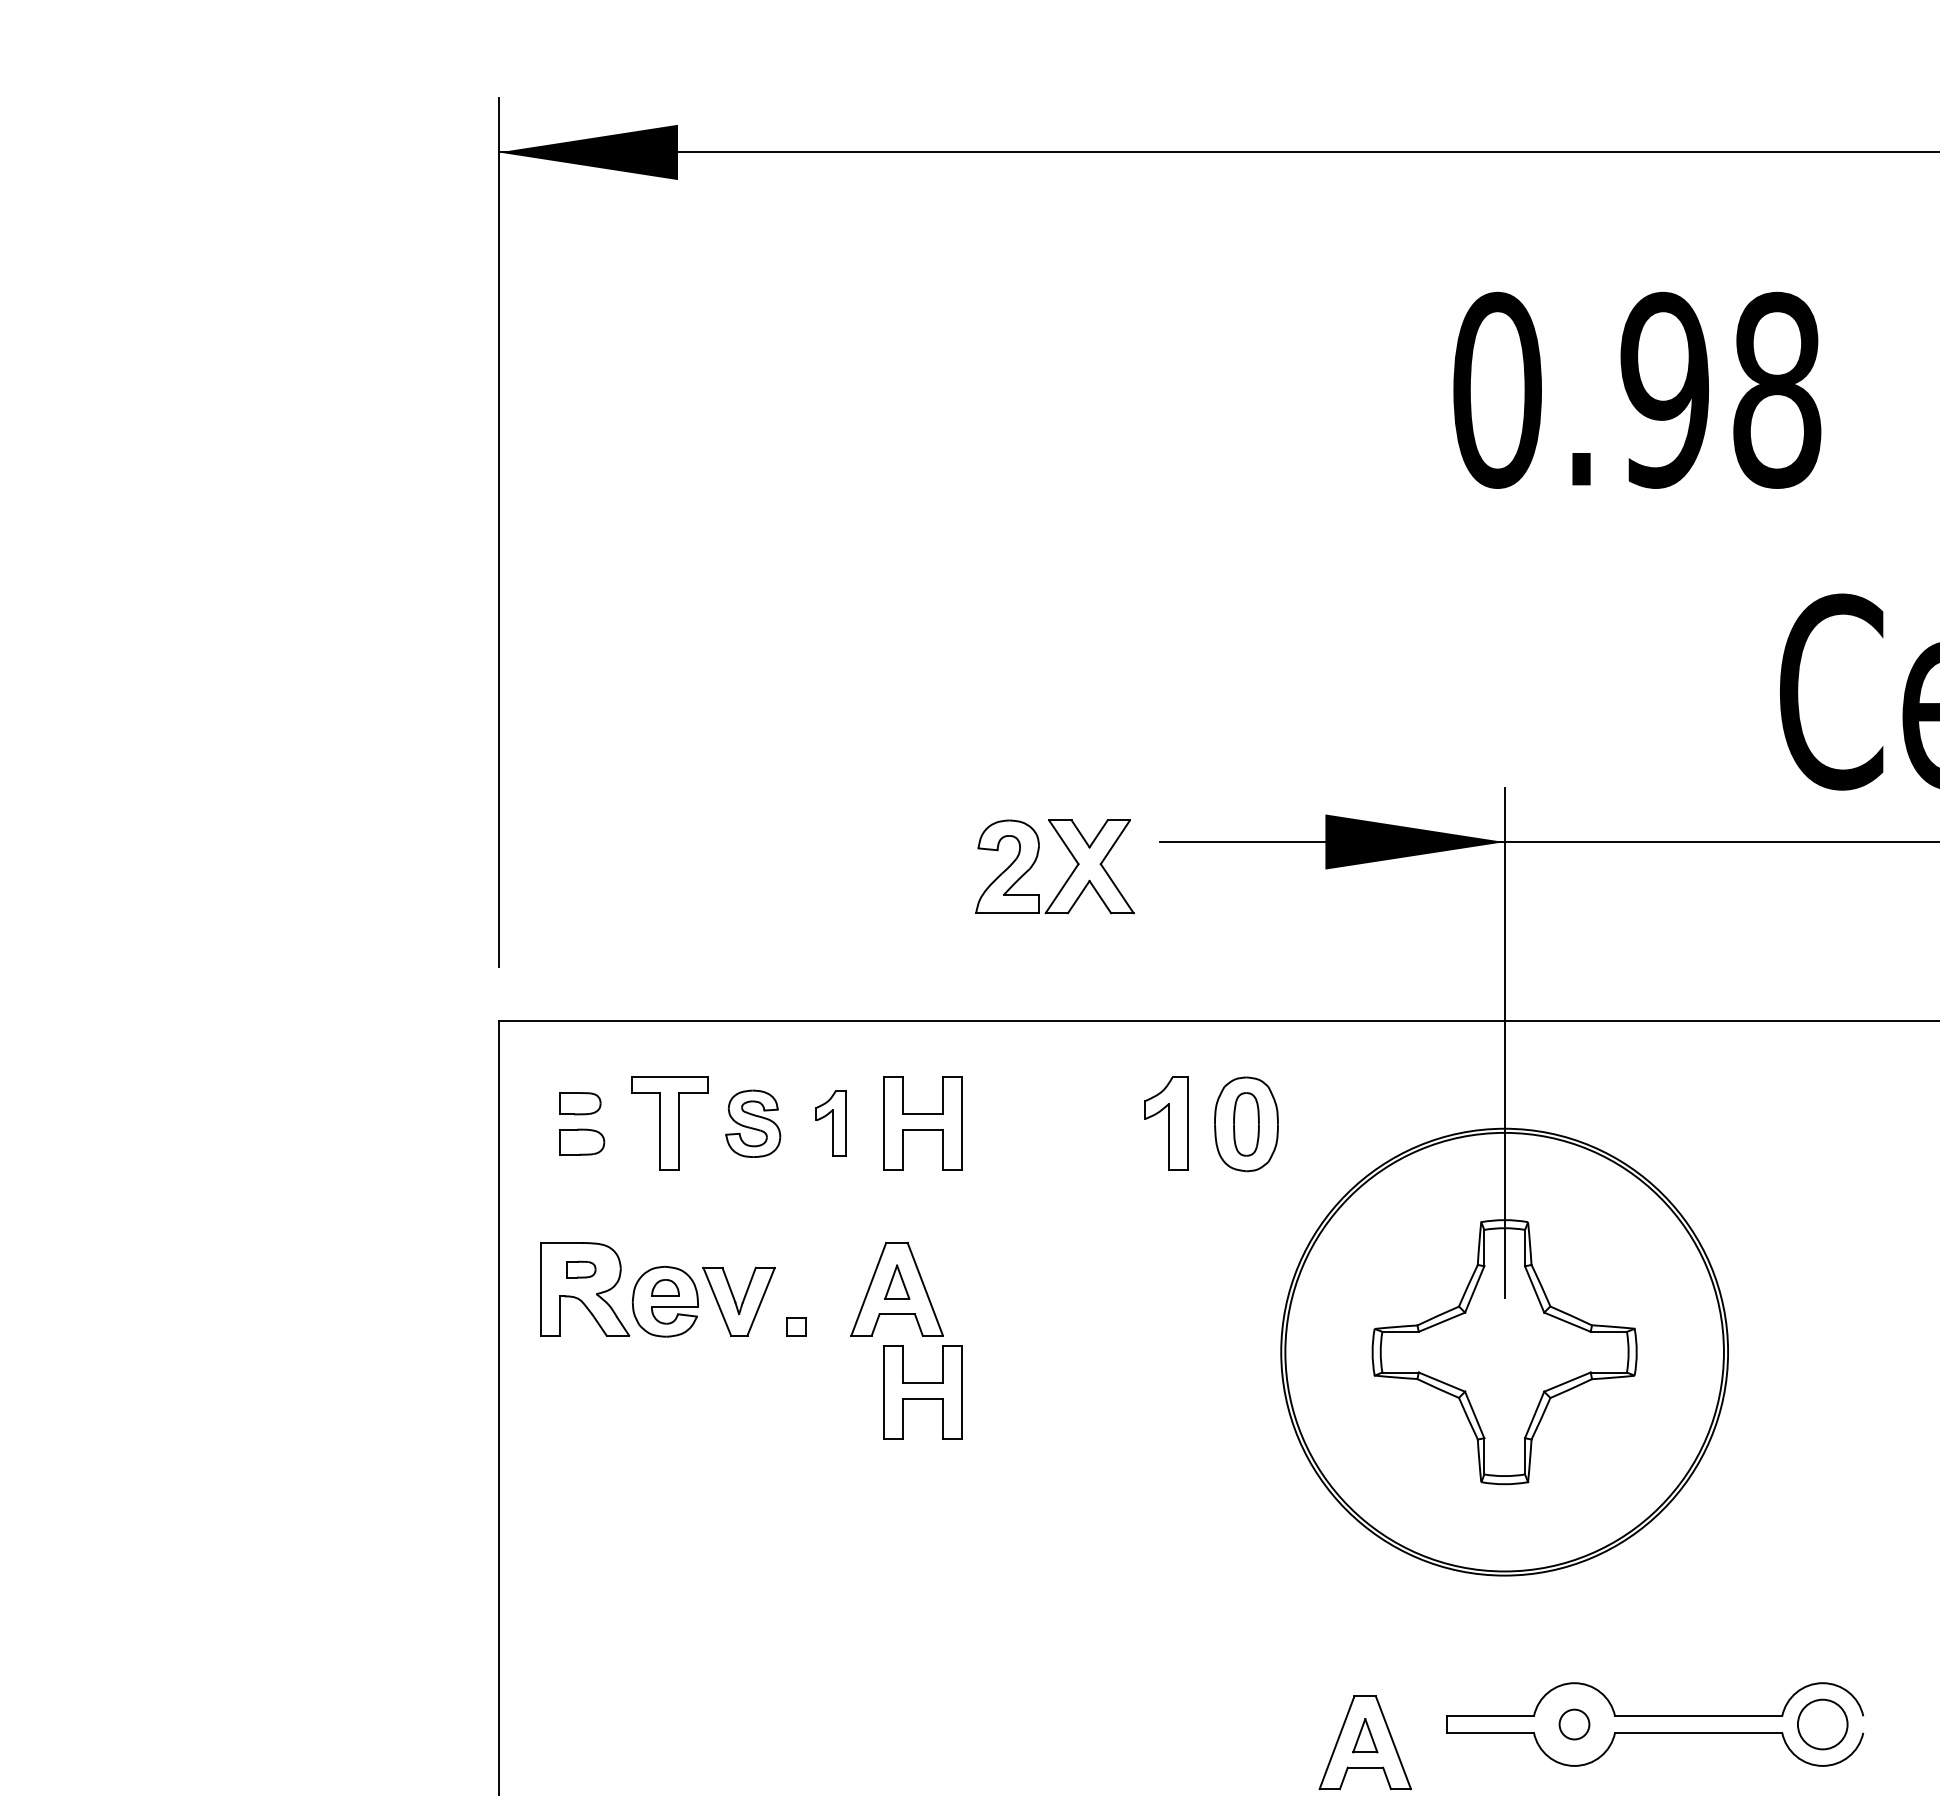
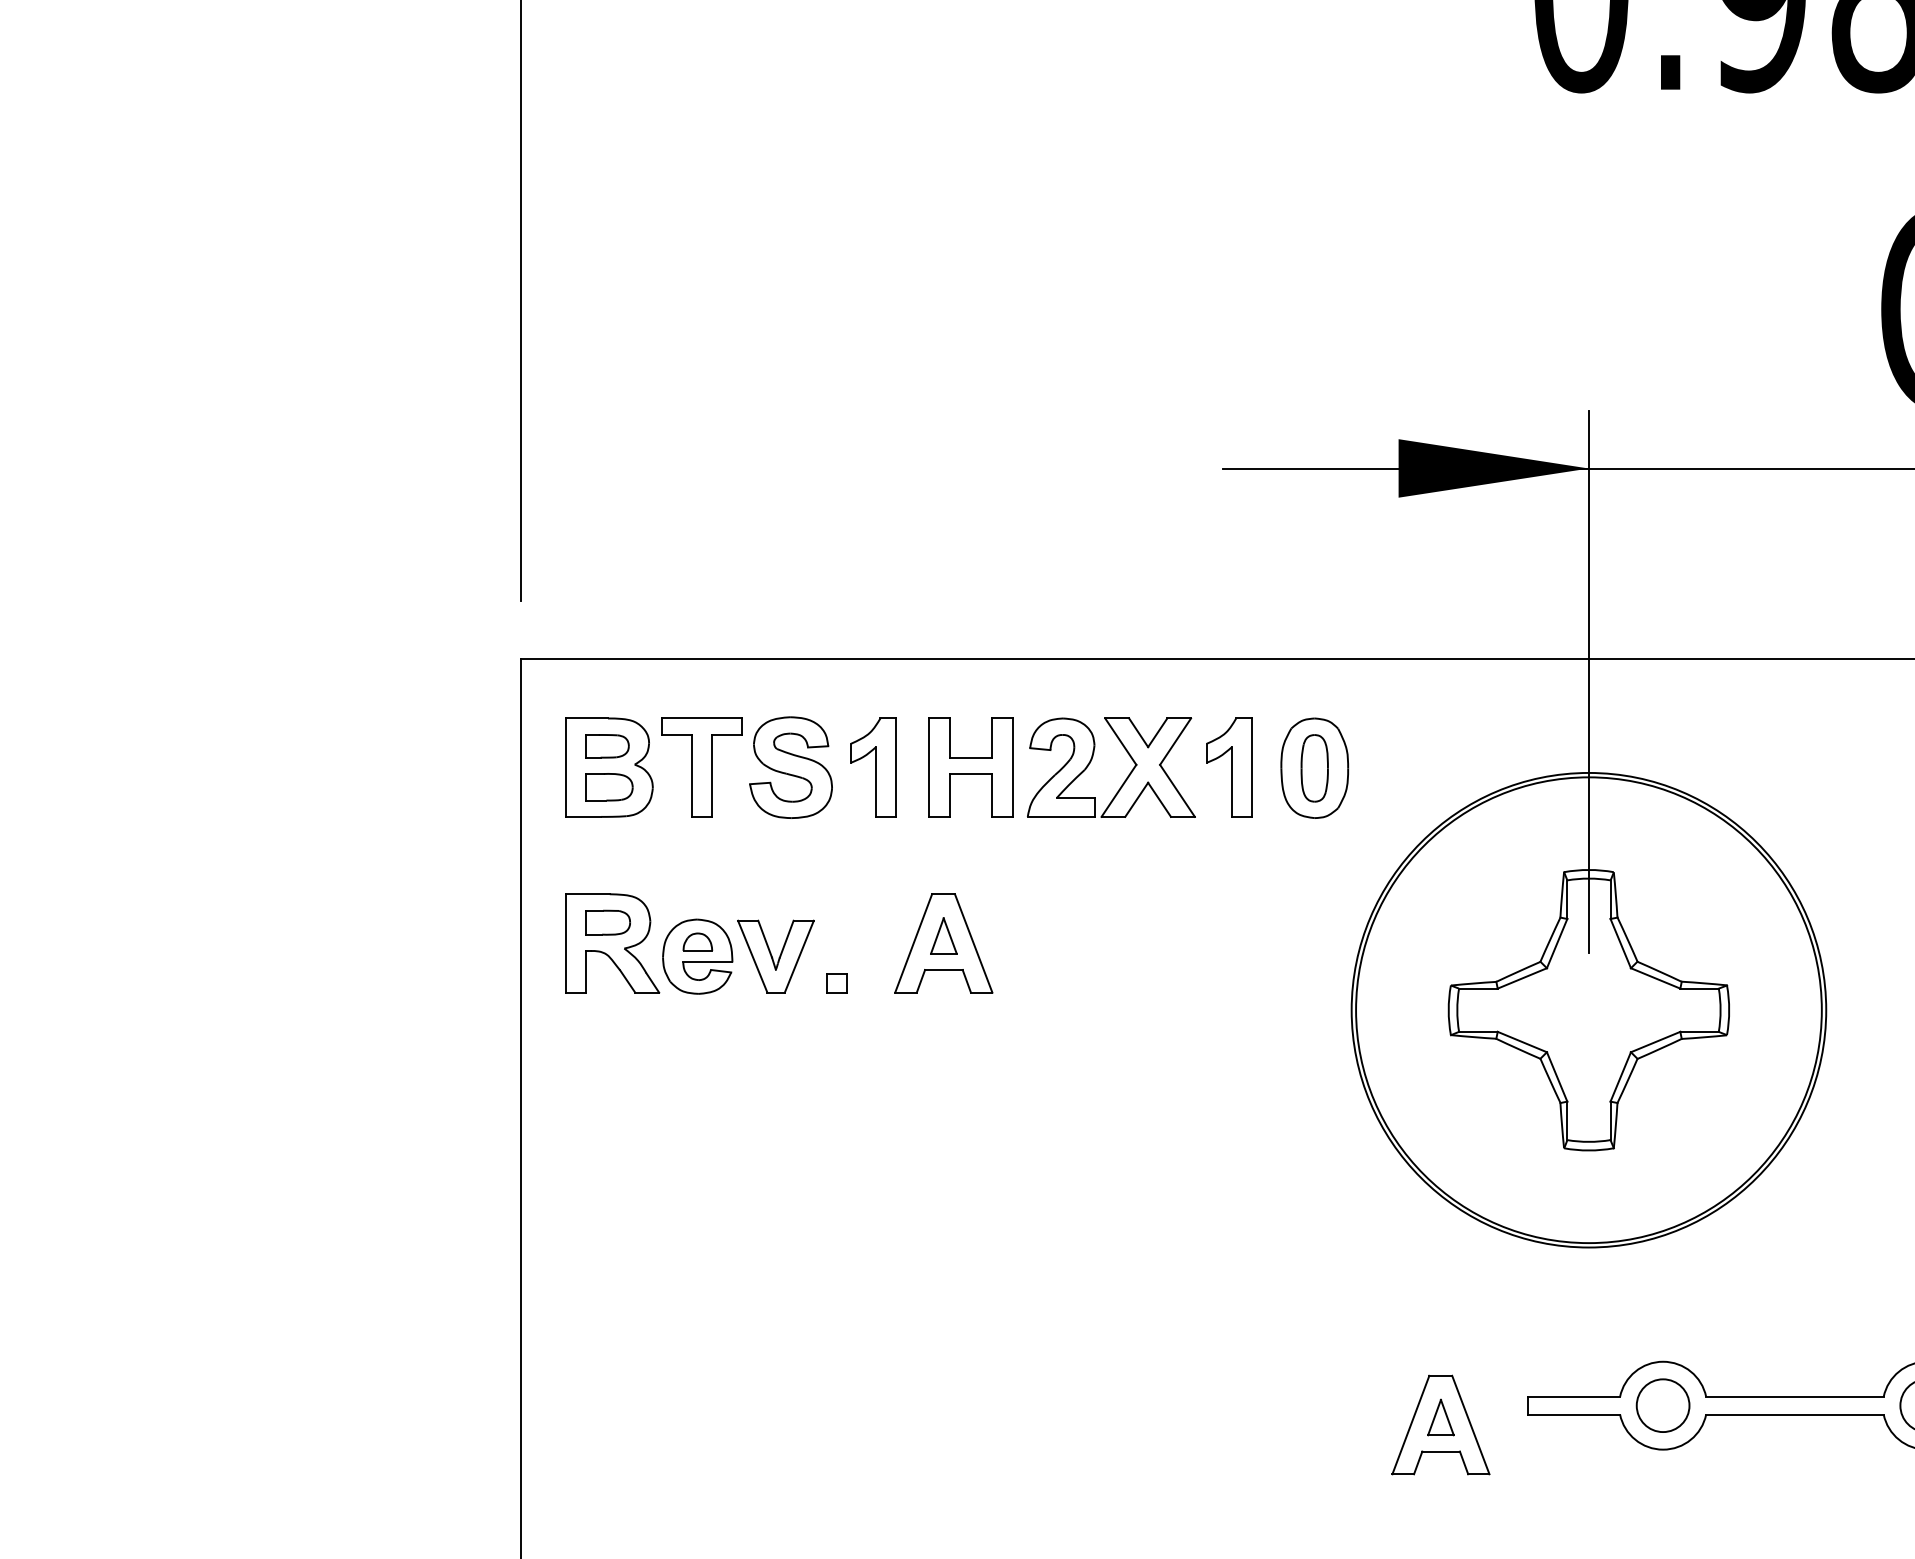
part: (1069, 875) -> (1126, 776), moved
part: (582, 1123) -> (609, 767), added
part: (752, 1123) -> (790, 767), size x1.43
part: (831, 1123) -> (874, 767), size x1.43
part: (580, 1269) -> (607, 922), size x1.43
part: (922, 1392) -> (970, 1053), removed
circle: (1574, 1724) -> (1663, 1405), size x1.67

